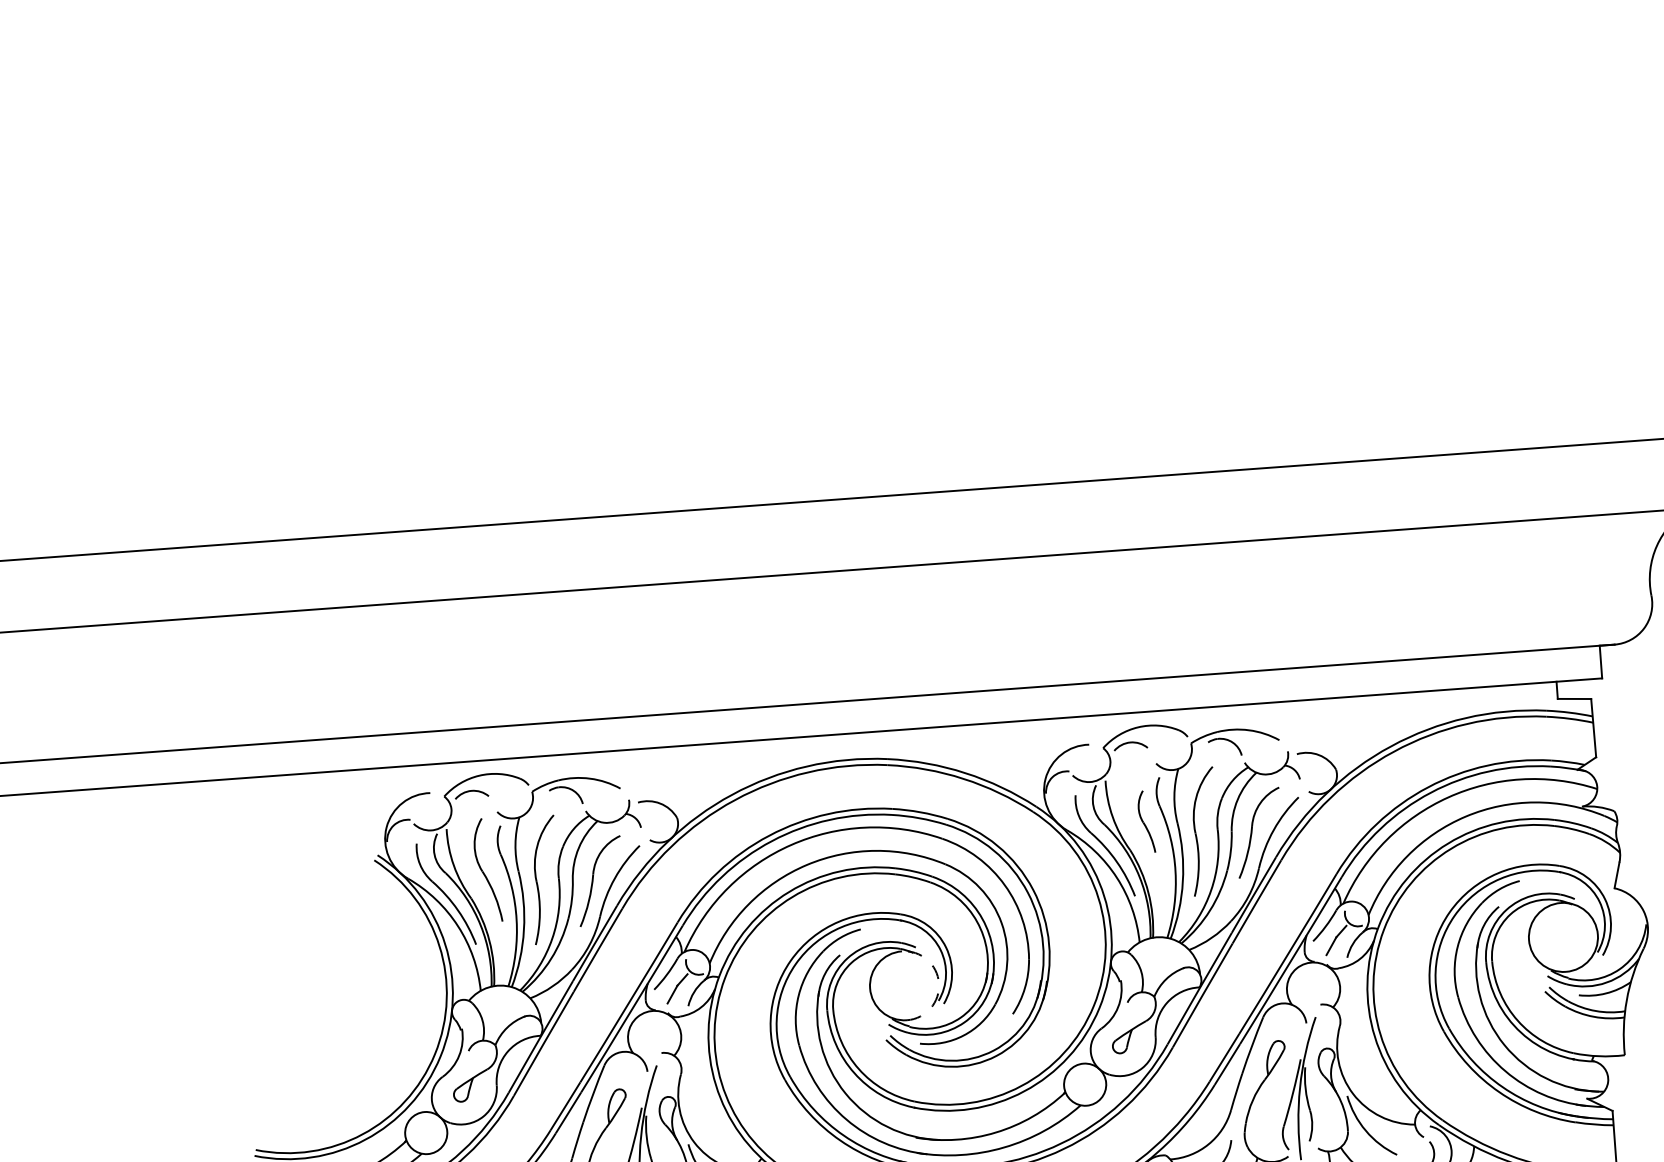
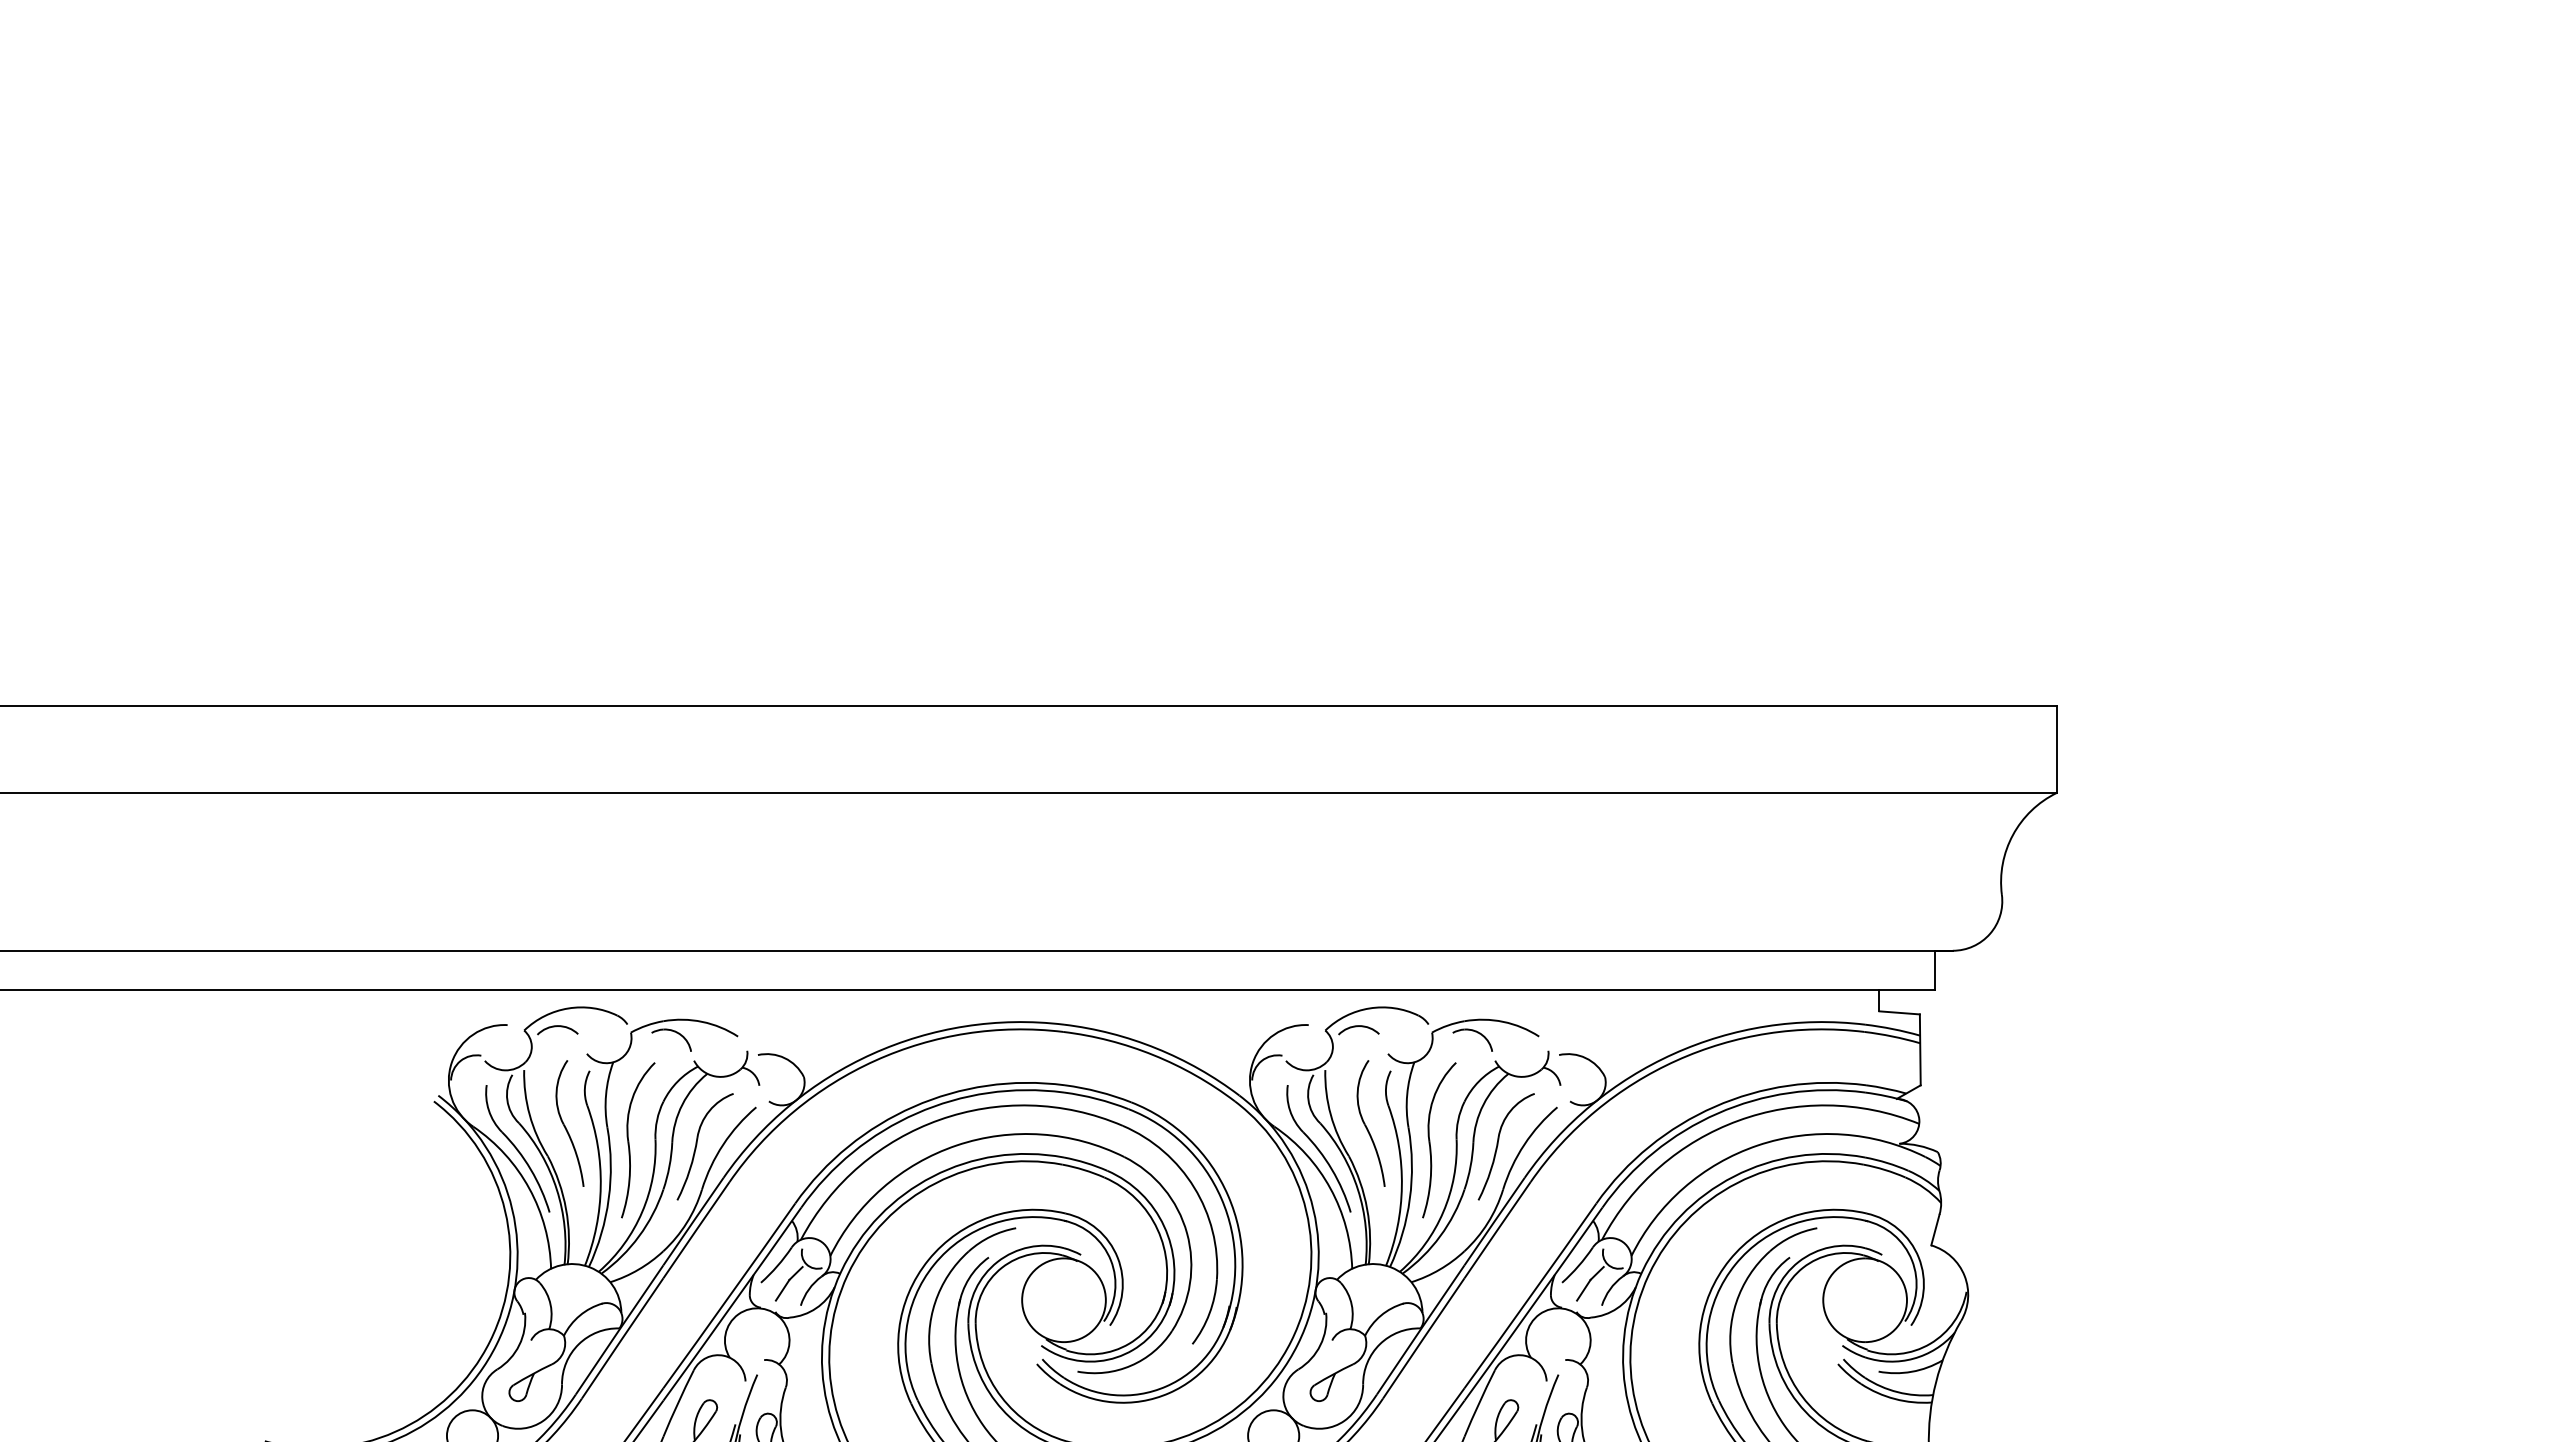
part: (1145, 821) -> (1370, 1123), size x1.67
arc: (938, 983) -> (1105, 1300), dashed -> solid

